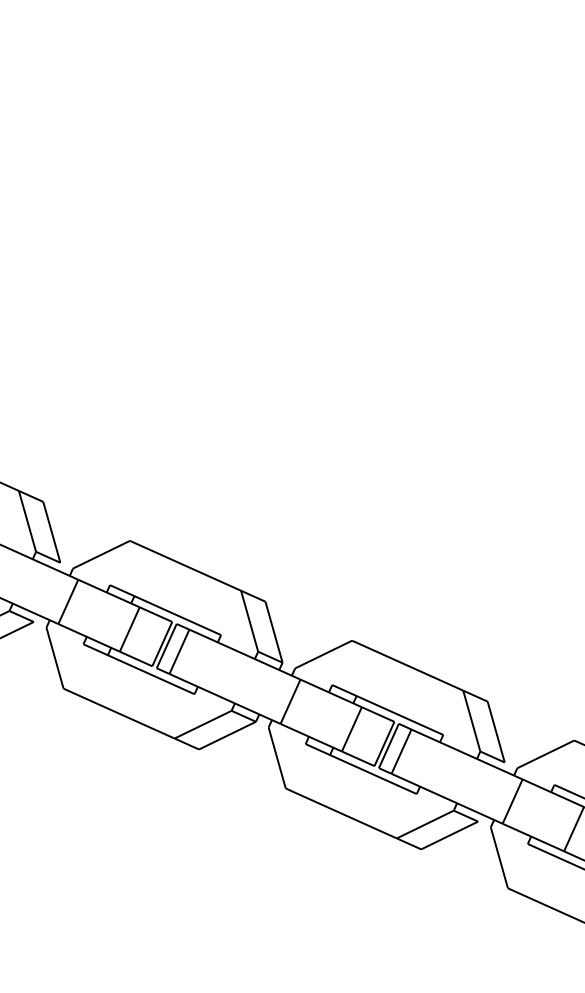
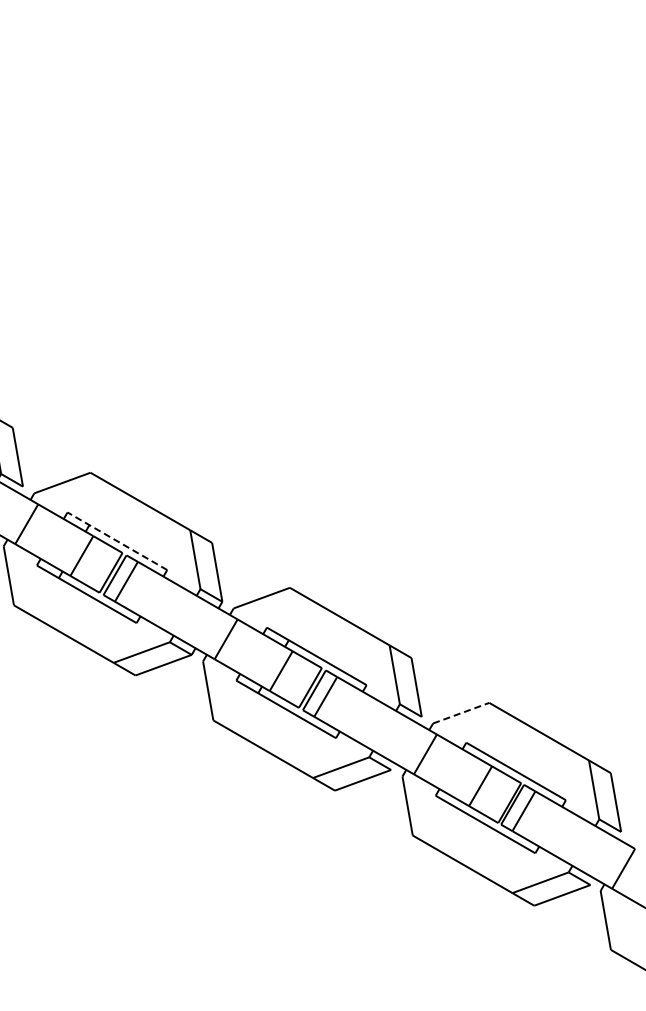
line: (165, 610) -> (117, 541), solid -> dashed
line: (546, 754) -> (461, 713), solid -> dashed

